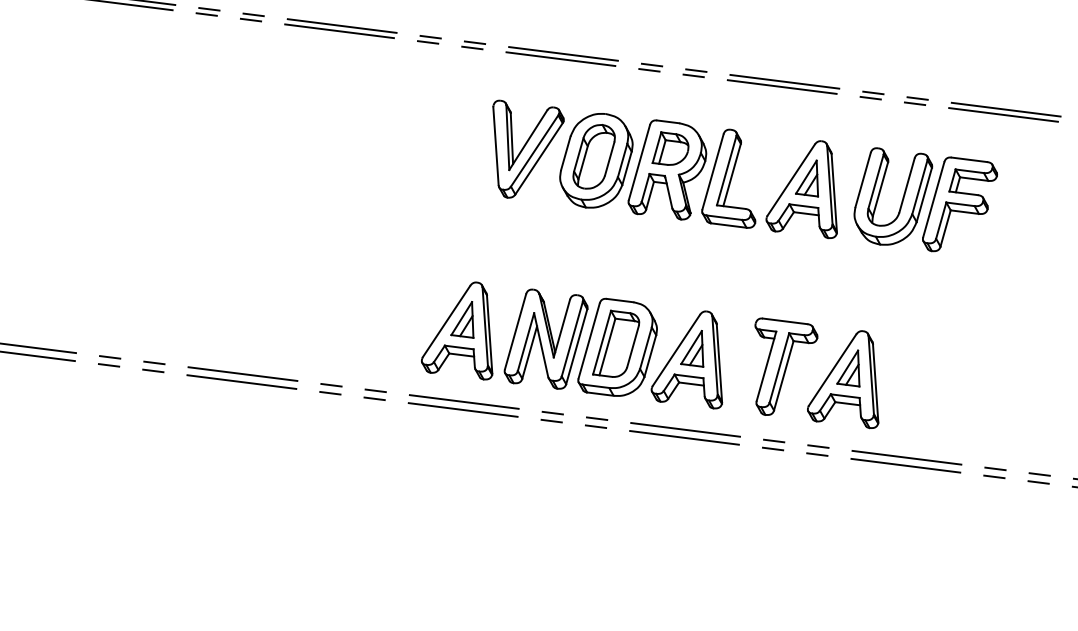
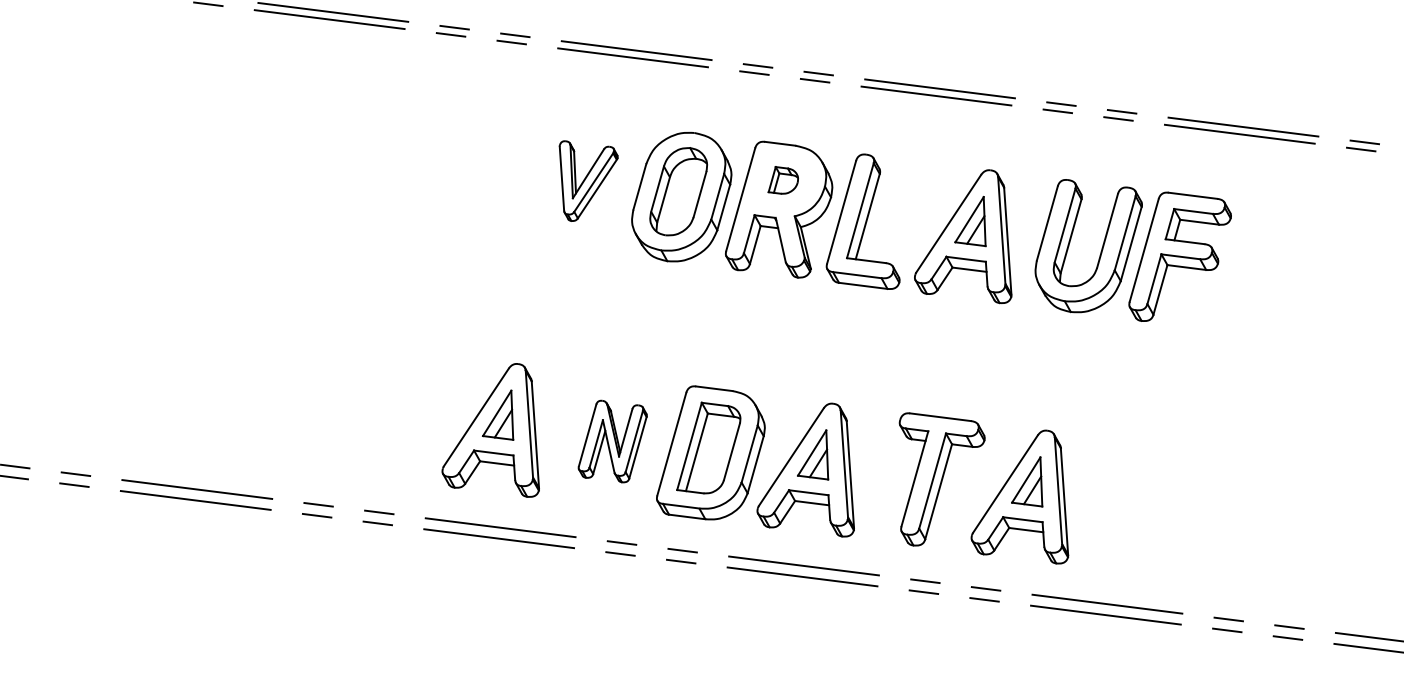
part: (528, 148) -> (588, 180), size x0.6
part: (670, 148) -> (783, 180), size x0.6
part: (545, 338) -> (611, 440), size x0.6

